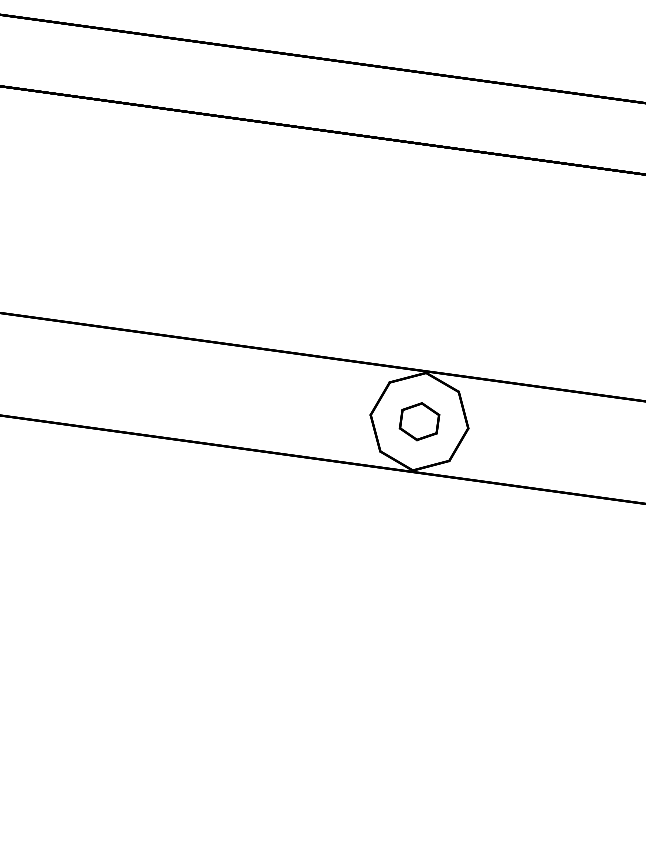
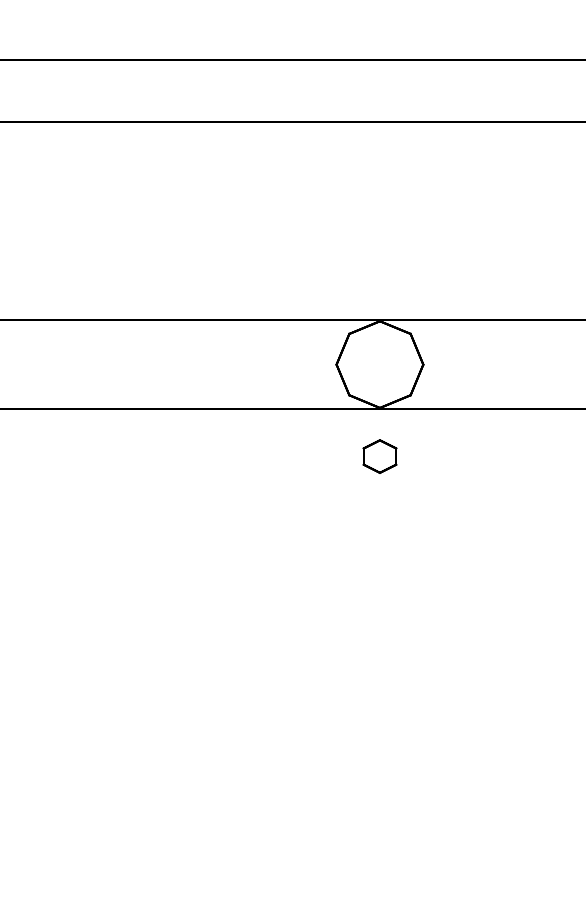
part: (419, 421) -> (379, 456), moved

